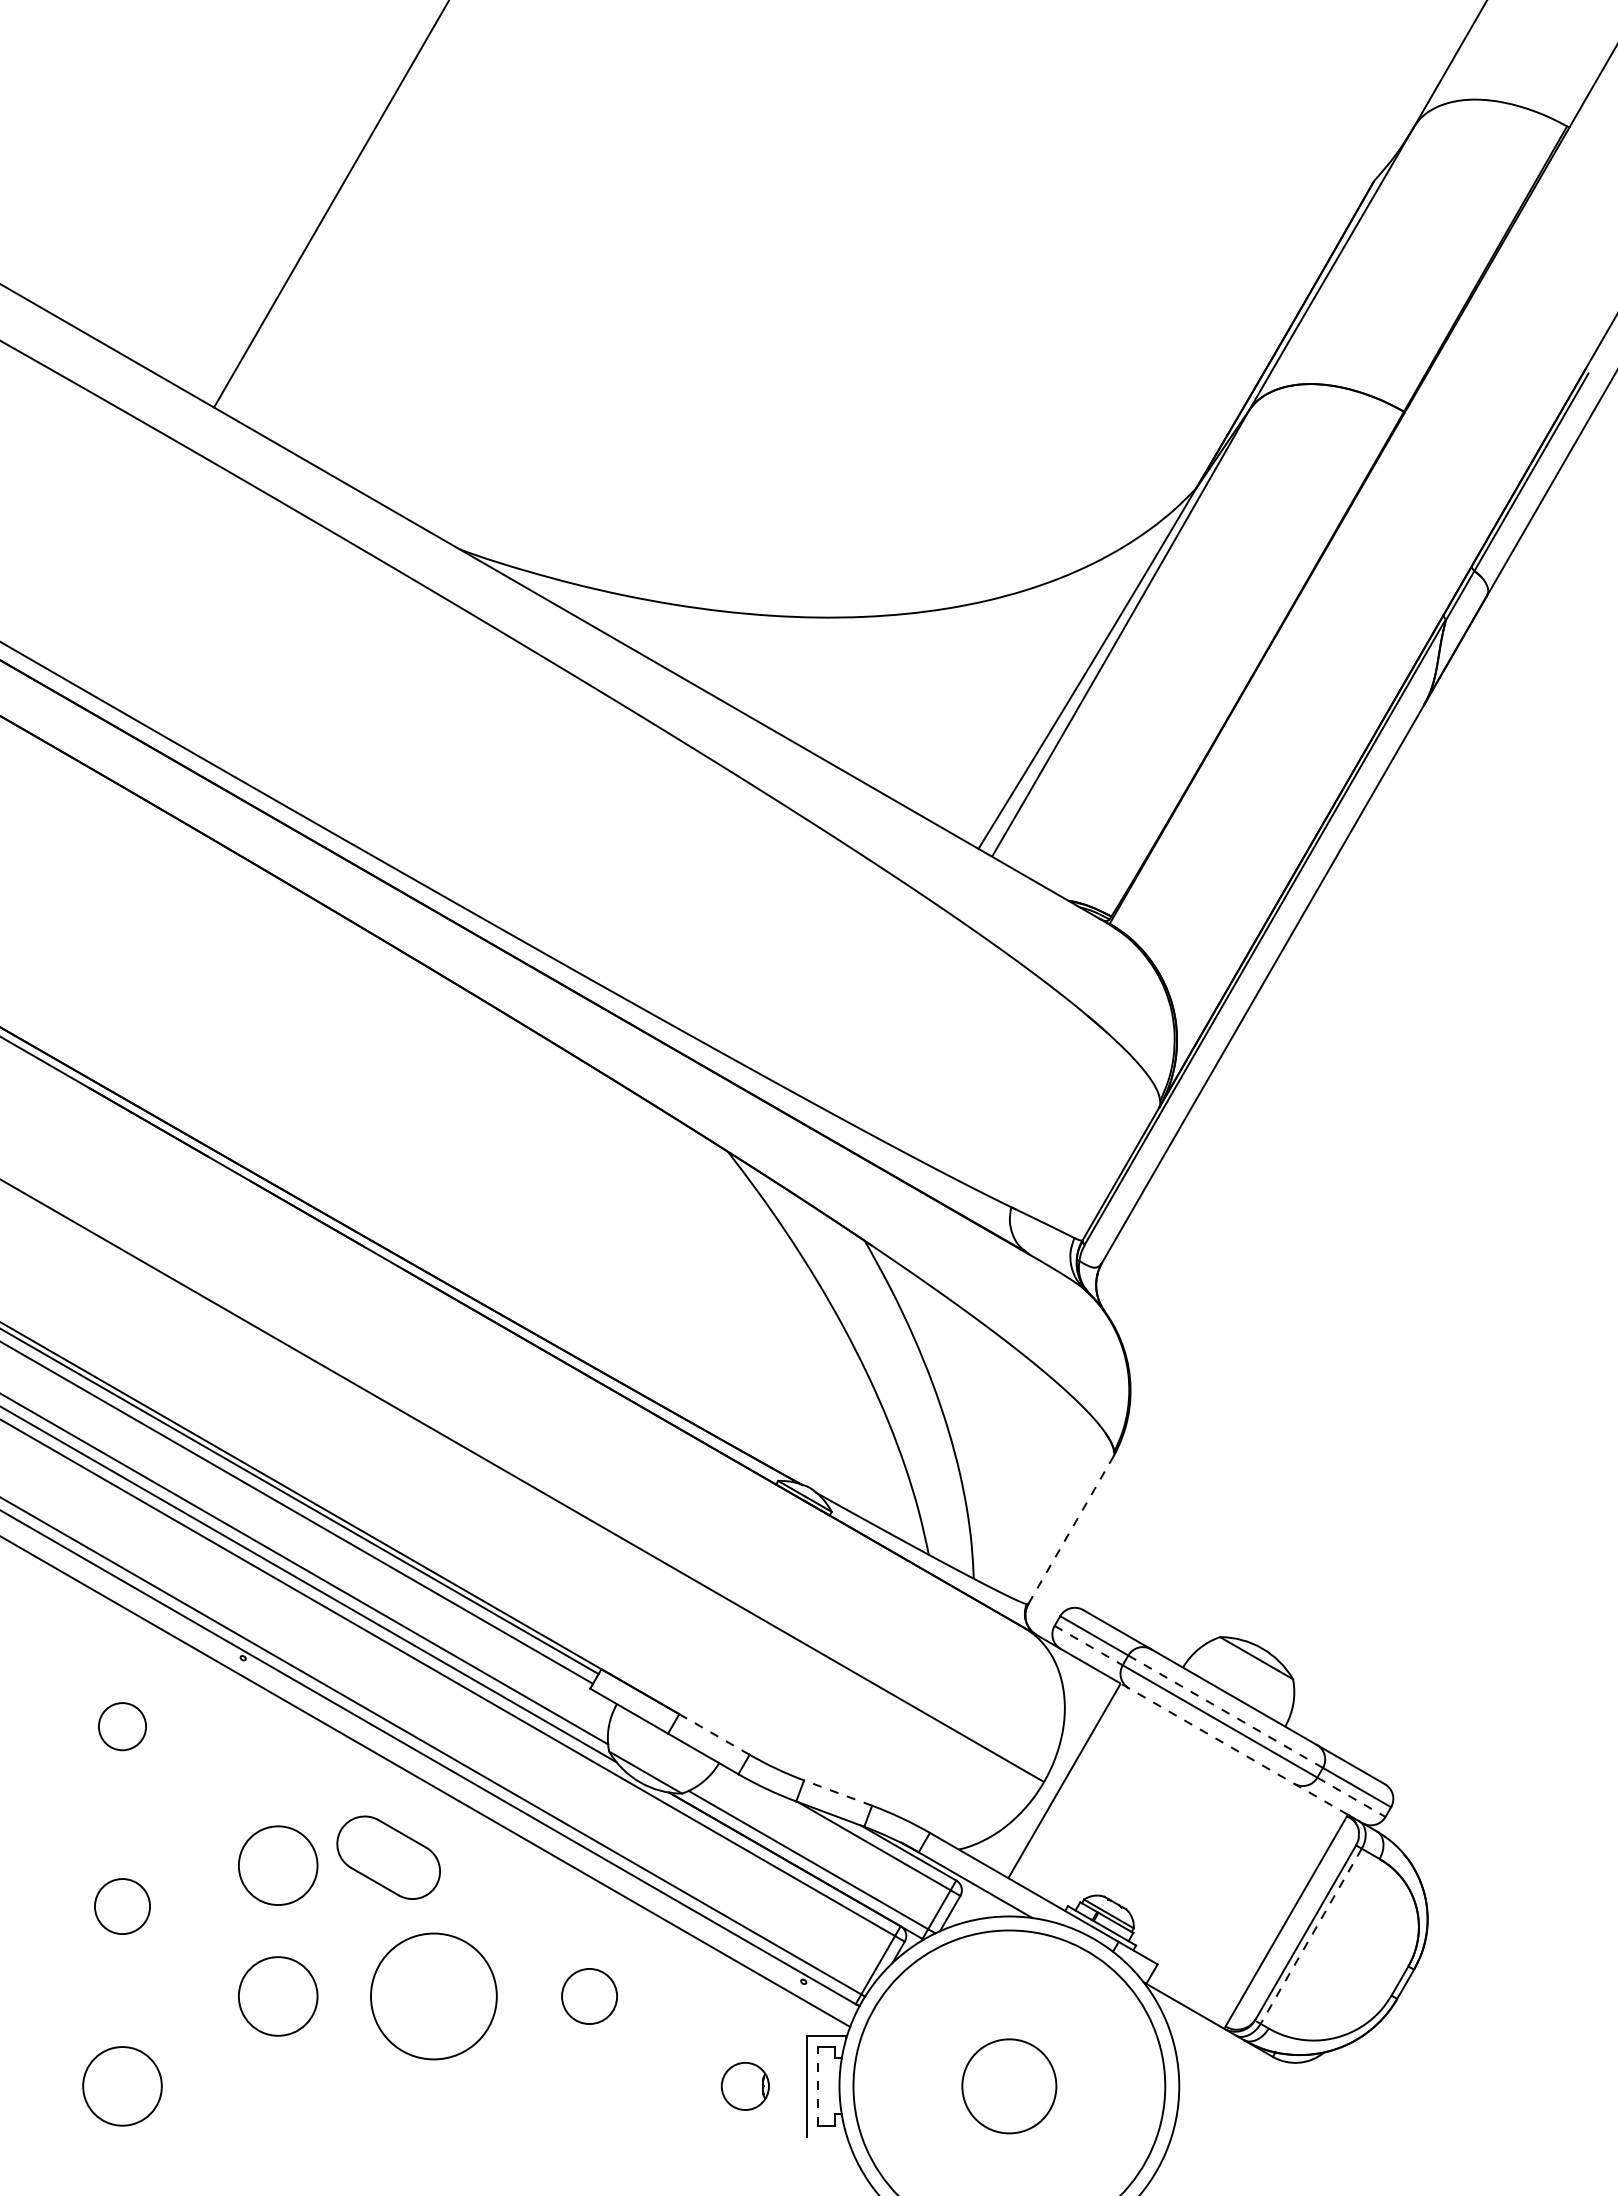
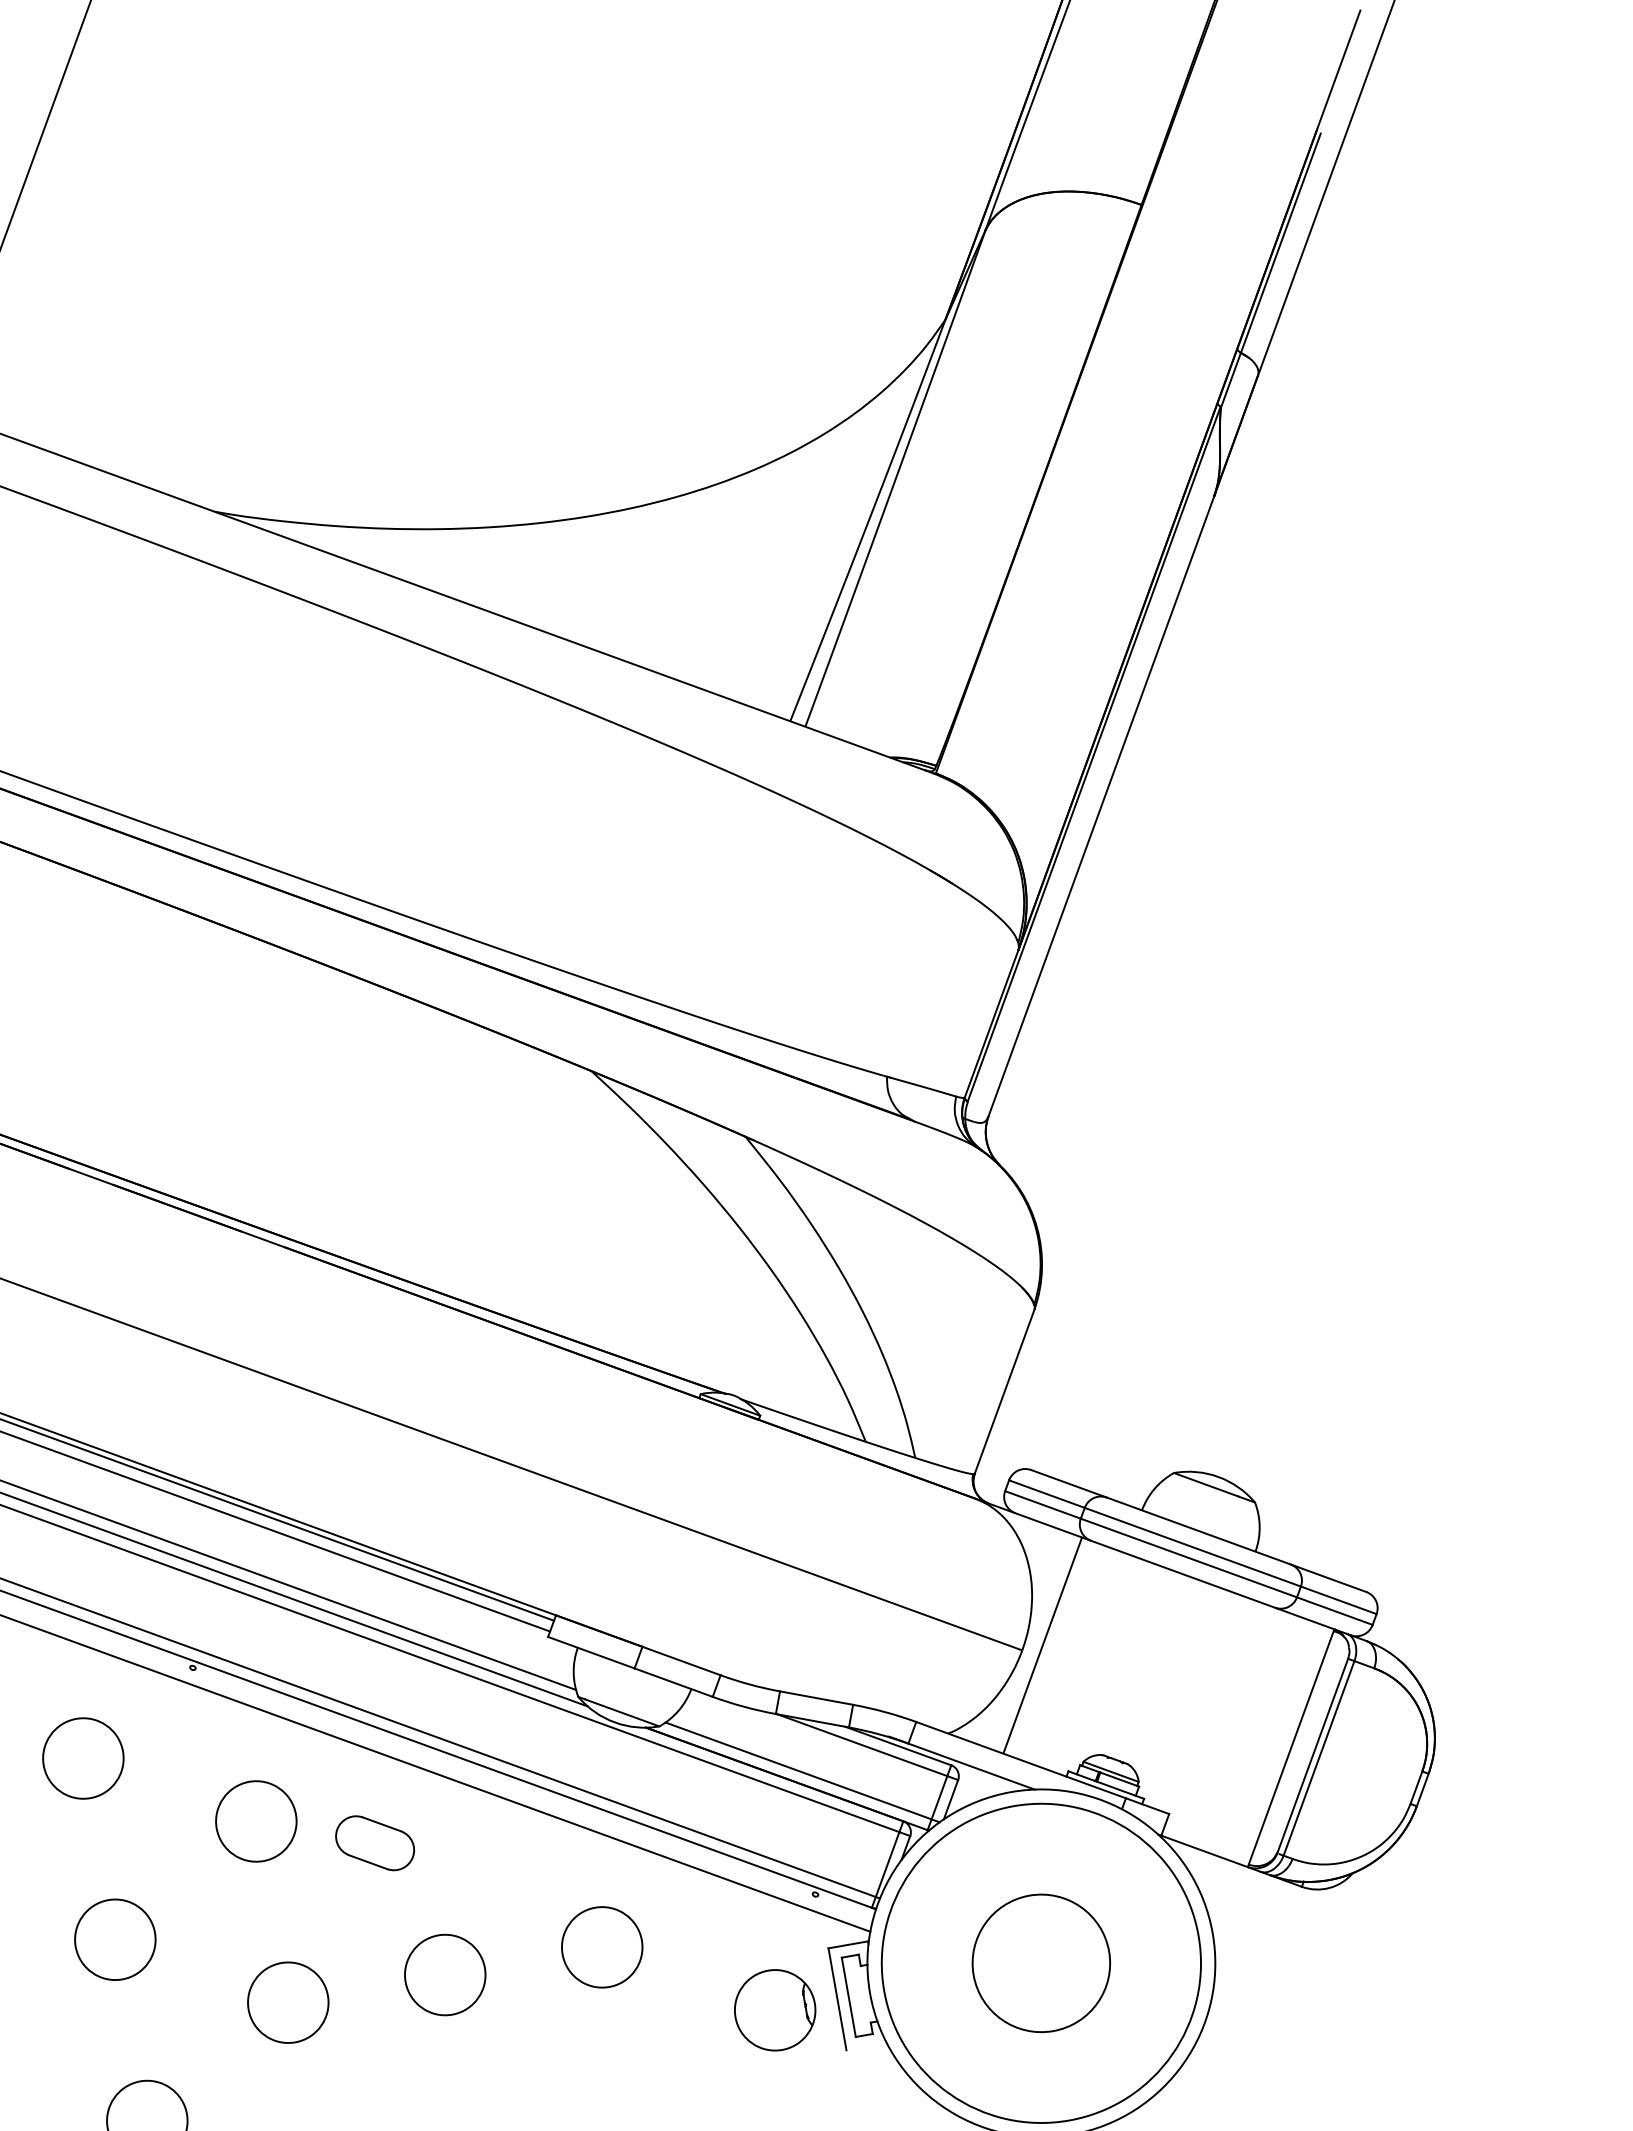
line: (1071, 1529) -> (1005, 1390), dashed -> solid
line: (1089, 1645) -> (1043, 1504), dashed -> solid
line: (1225, 1711) -> (1192, 1547), dashed -> solid
circle: (122, 1726) -> (83, 1758), size x1.67
line: (714, 1734) -> (681, 1661), dashed -> solid
line: (1233, 1748) -> (1207, 1582), dashed -> solid
line: (837, 1792) -> (815, 1697), dashed -> solid
line: (1351, 1797) -> (1334, 1611), dashed -> solid
part: (388, 1857) -> (374, 1843), size x0.71
circle: (278, 1865) -> (256, 1821), moved
circle: (122, 1906) -> (115, 1939), size x1.43
line: (1311, 1936) -> (1319, 1758), dashed -> solid
circle: (433, 1996) -> (444, 1975), size x0.62
circle: (589, 1996) -> (602, 1947), size x1.43
line: (818, 2085) -> (848, 1996), dashed -> solid
part: (745, 2086) -> (775, 2010), size x1.67
circle: (1009, 2086) -> (1041, 1963), size x1.43

